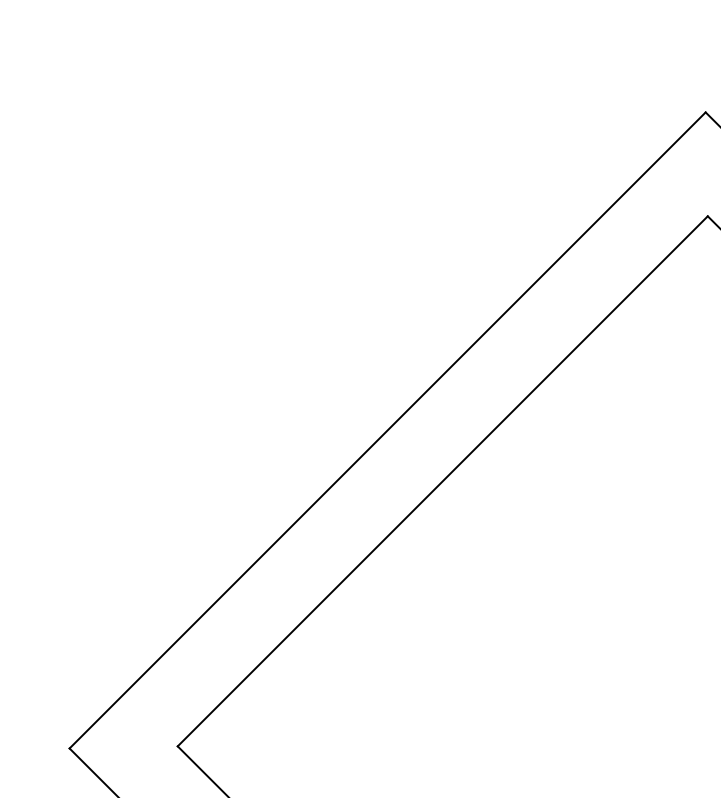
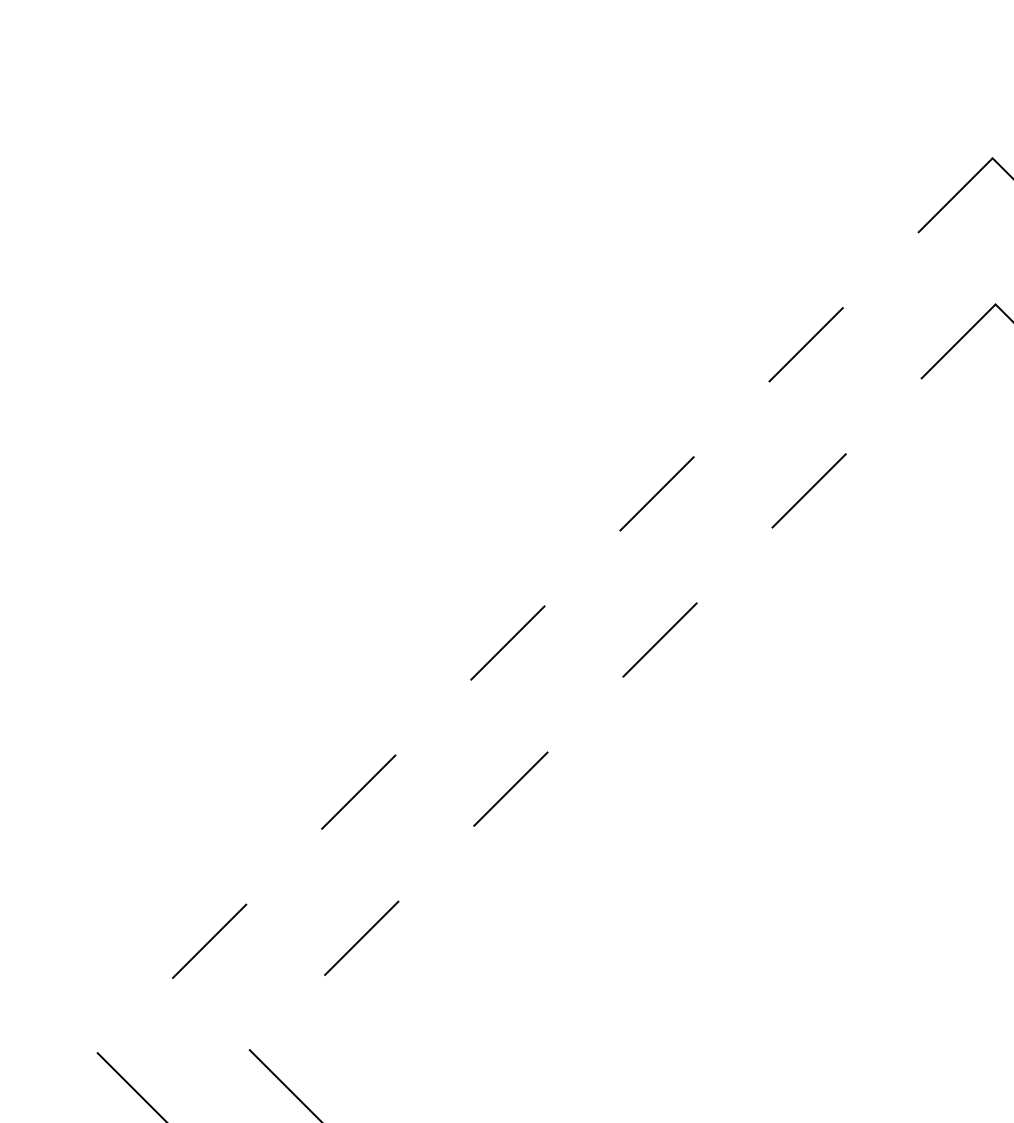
line: (387, 430) -> (545, 605), solid -> dashed
line: (442, 481) -> (622, 677), solid -> dashed

